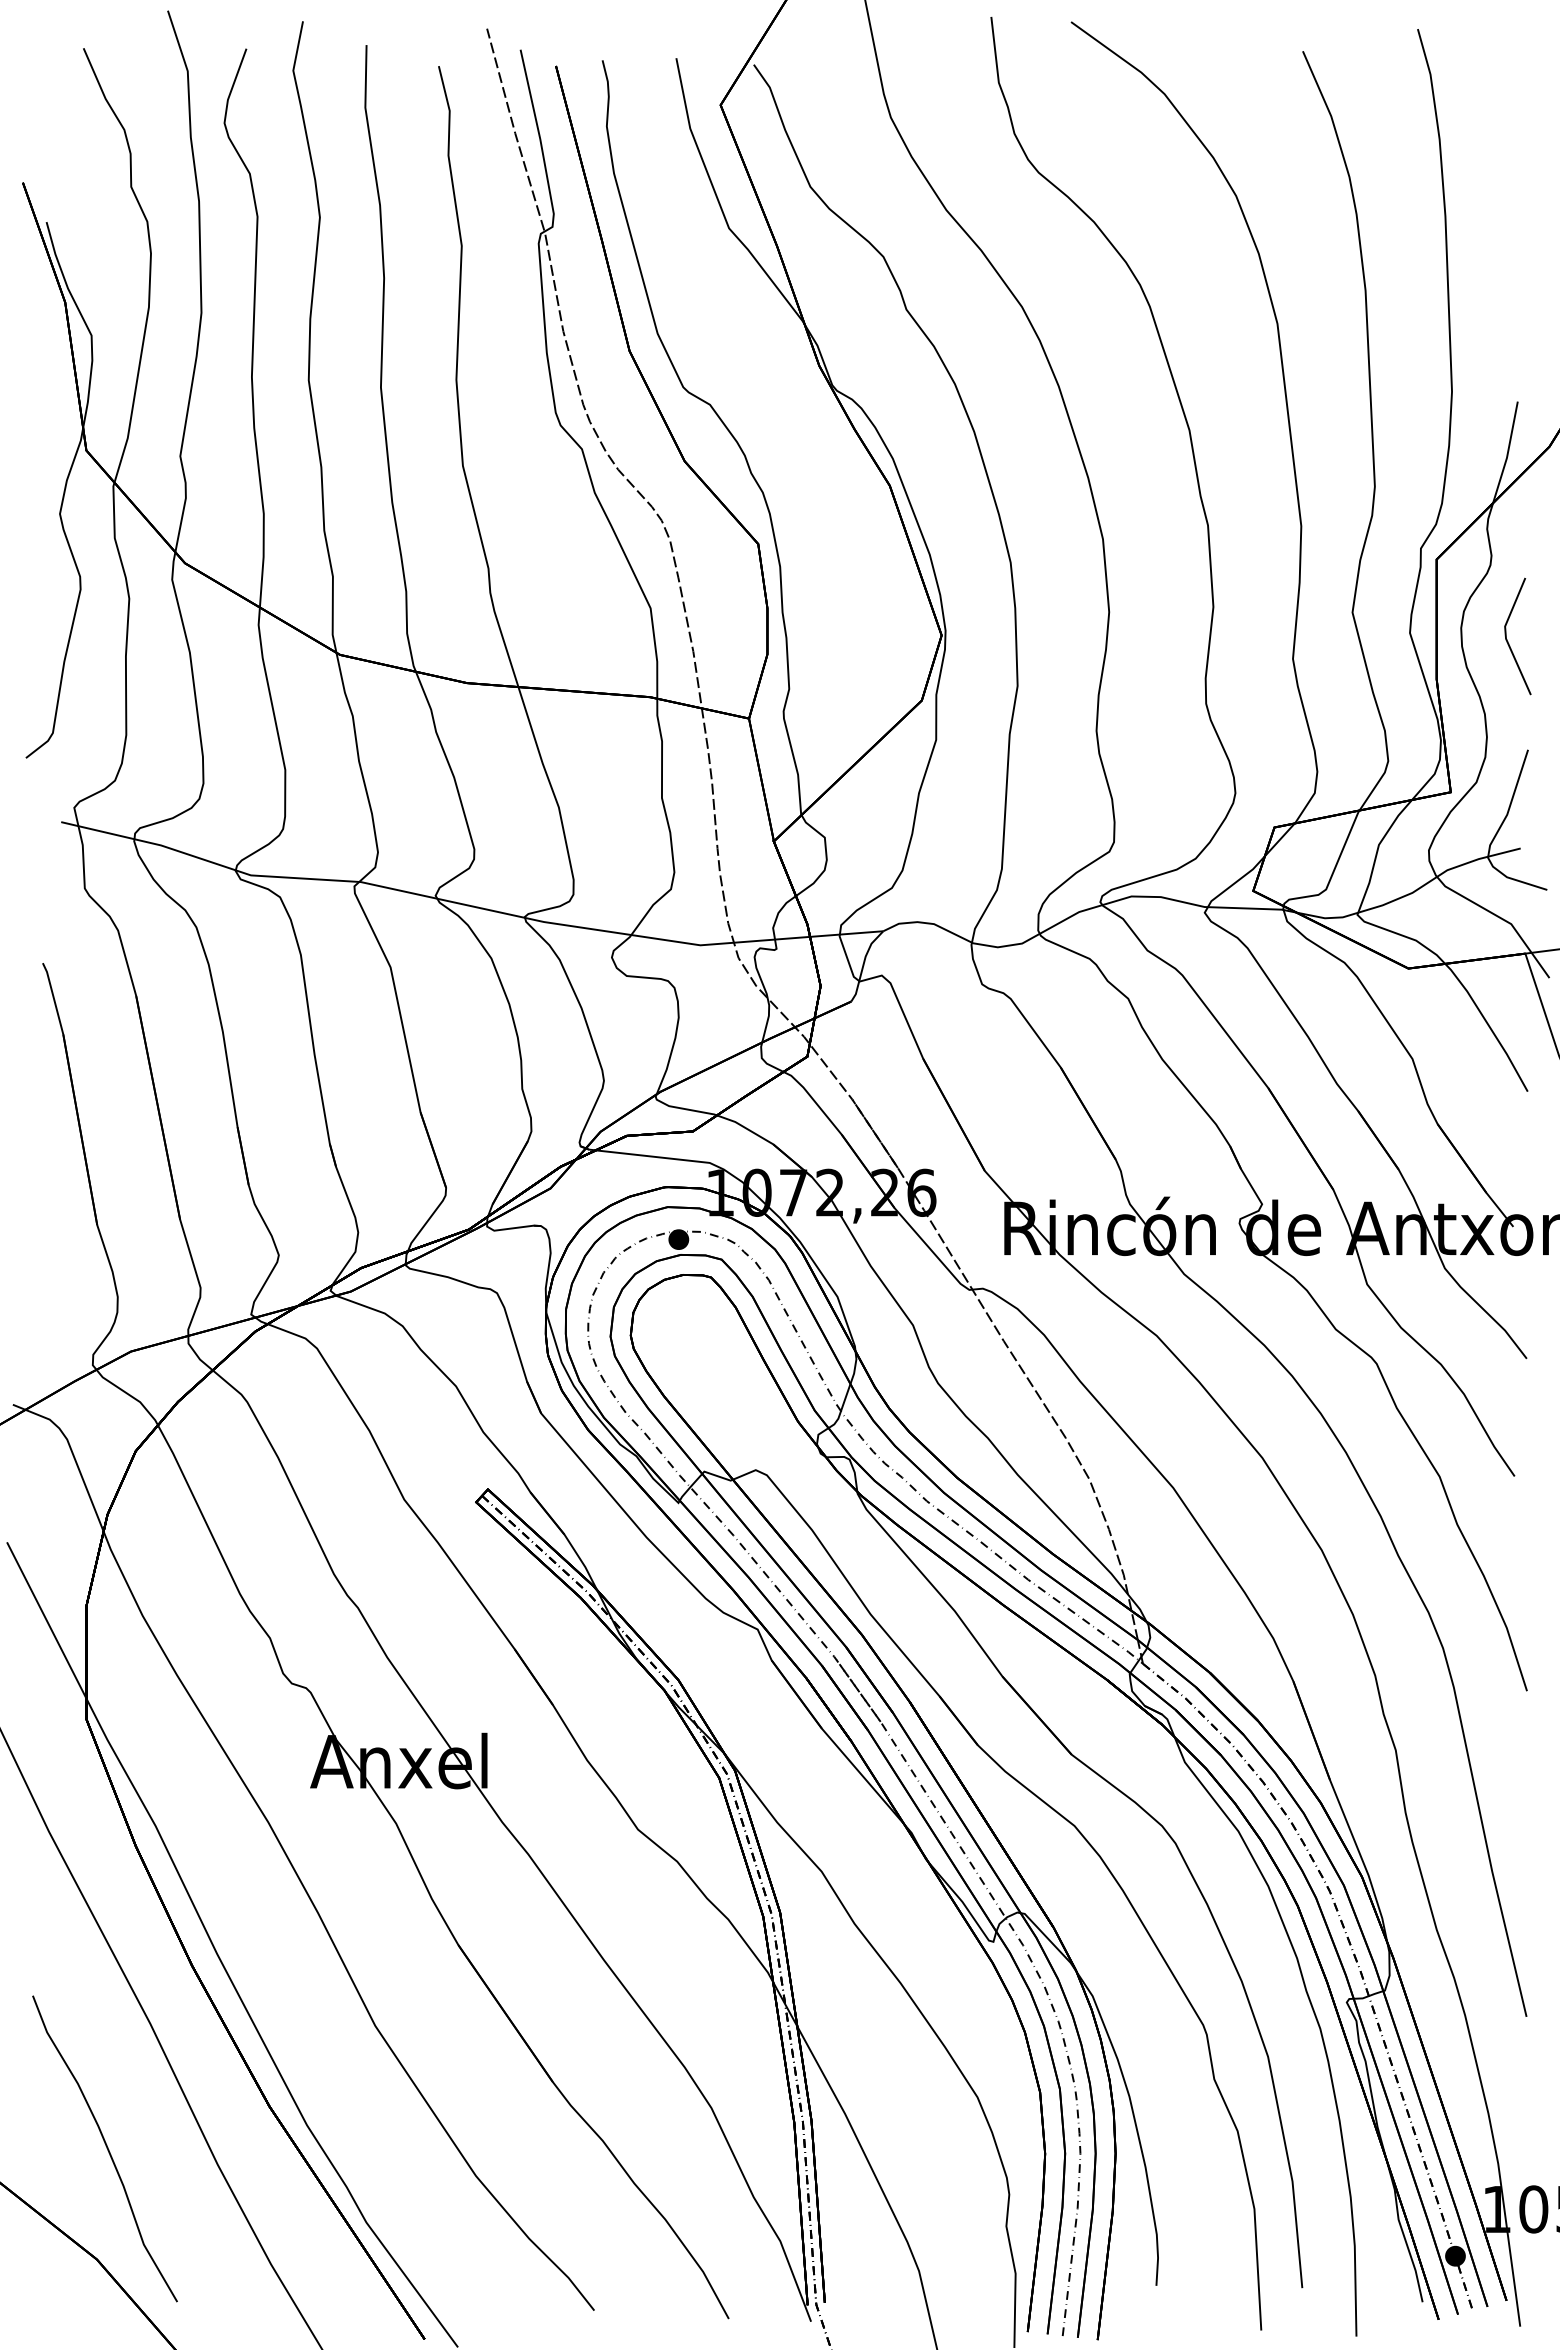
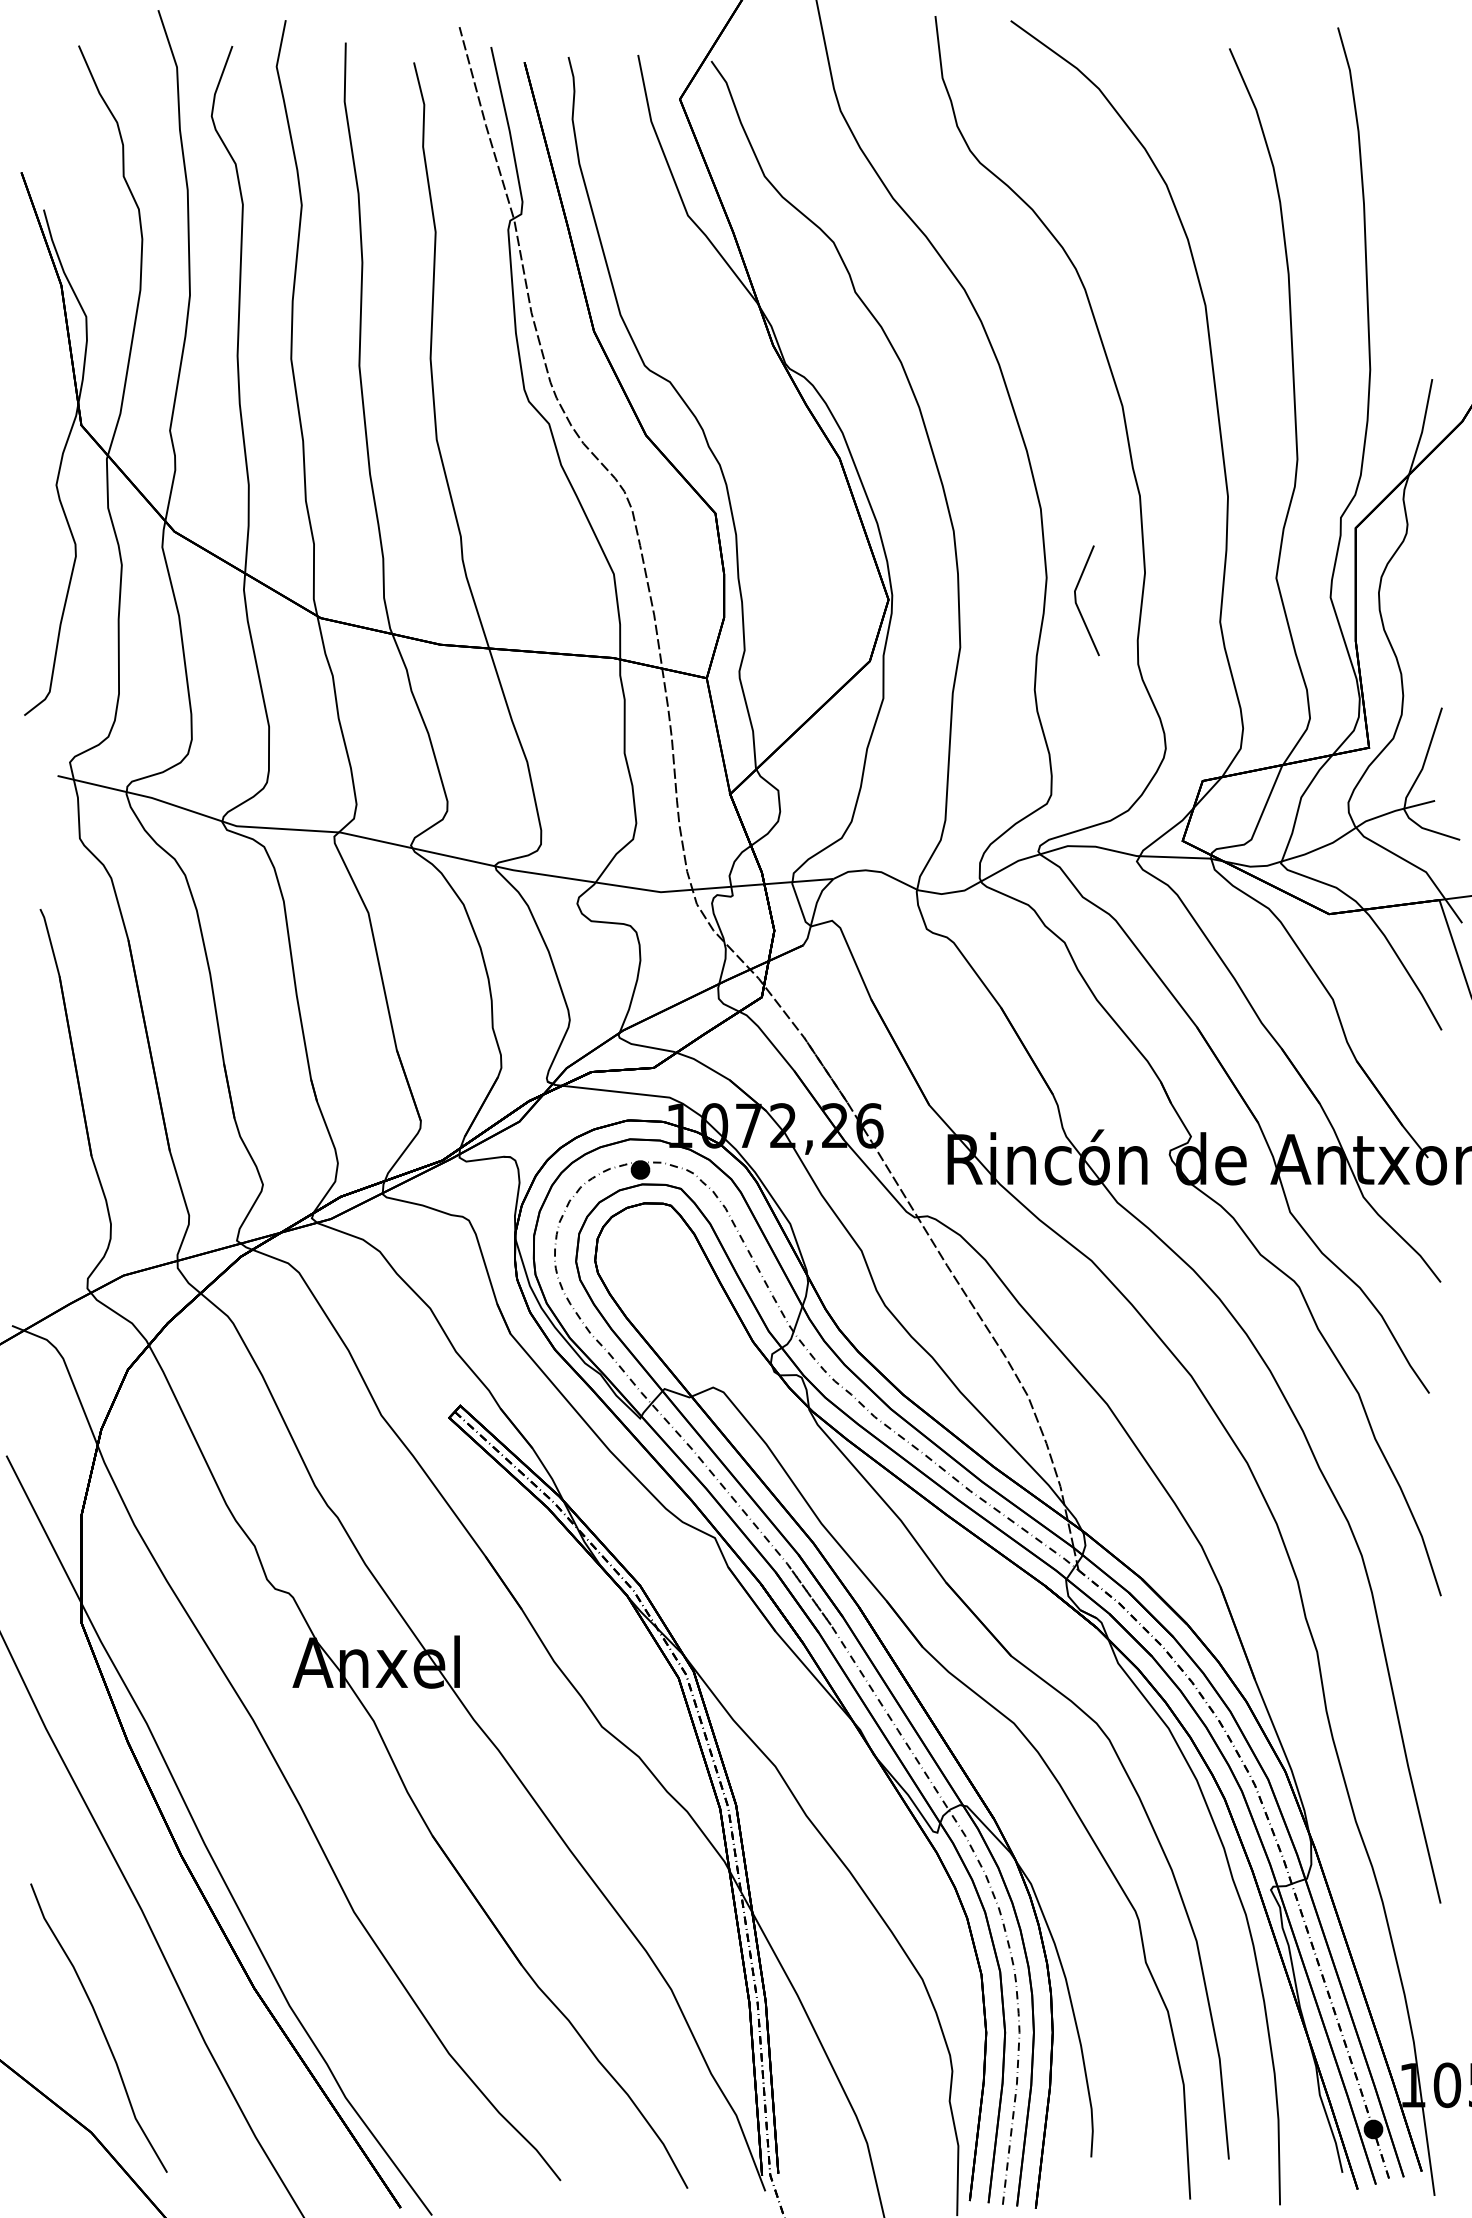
line: (1508, 641) -> (1078, 605), moved

